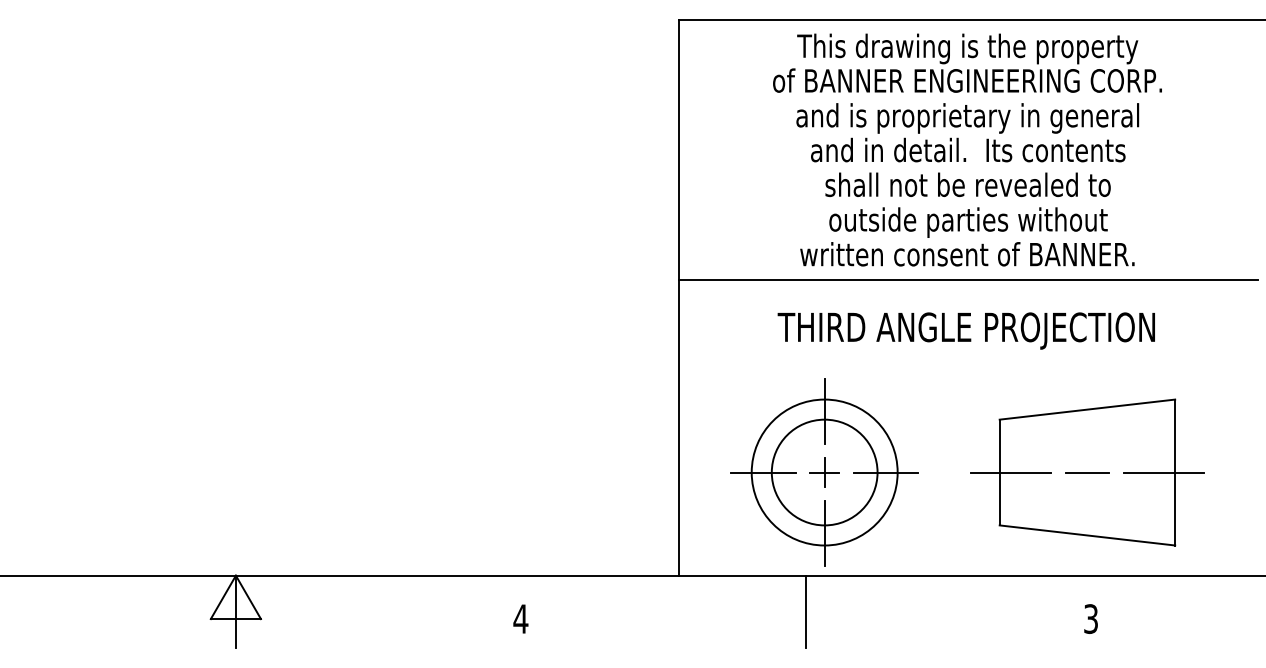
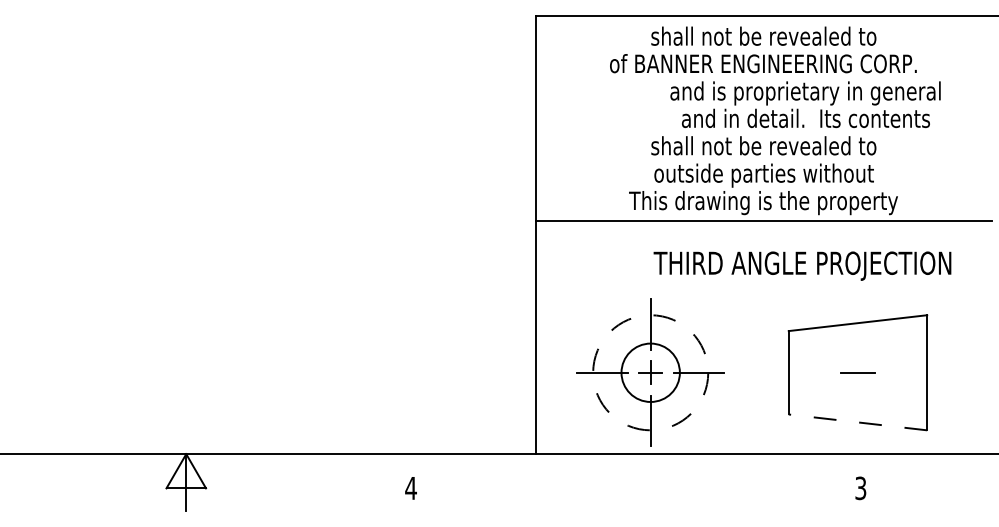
text: (967, 48) -> (763, 38), This drawing is the property -> shall not be revealed to
text: (967, 132) -> (805, 104), moved
text: (967, 257) -> (763, 203), written consent of BANNER. -> This drawing is the property
text: (966, 330) -> (802, 265), moved
circle: (824, 472) -> (650, 372), size x0.7
circle: (824, 472) -> (650, 372), solid -> dashed
line: (1010, 472) -> (797, 372), removed
line: (1164, 472) -> (918, 372), removed
line: (1086, 535) -> (857, 422), solid -> dashed
line: (806, 611) -> (636, 482), removed

